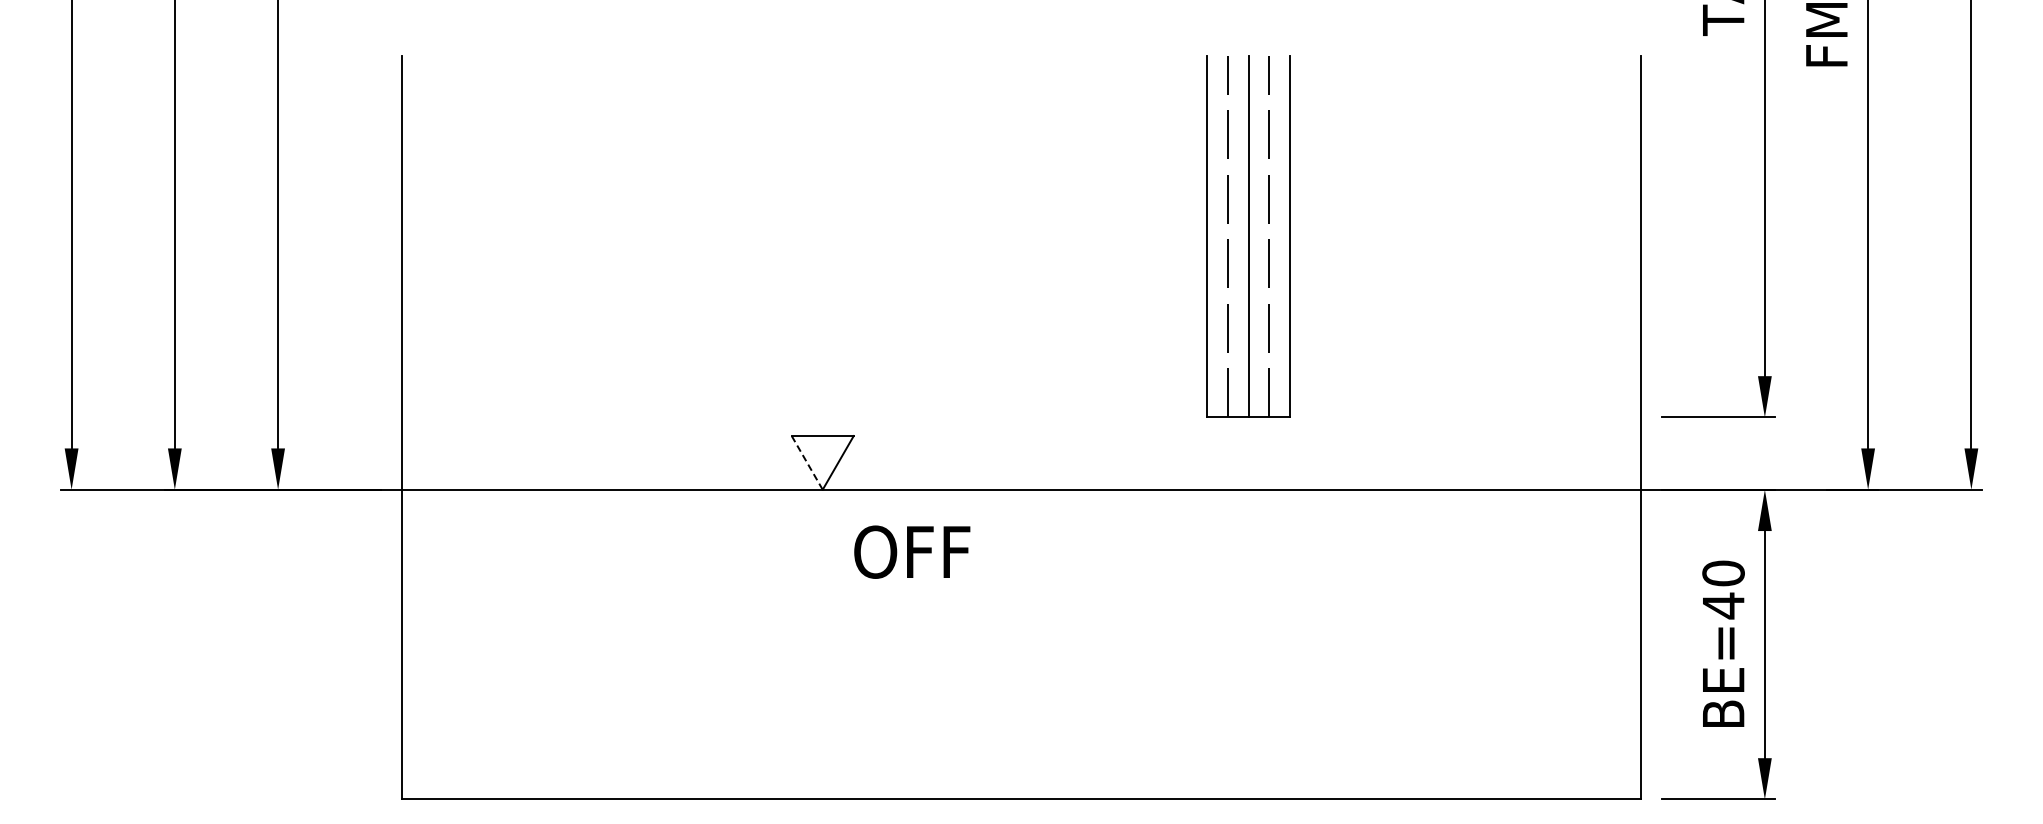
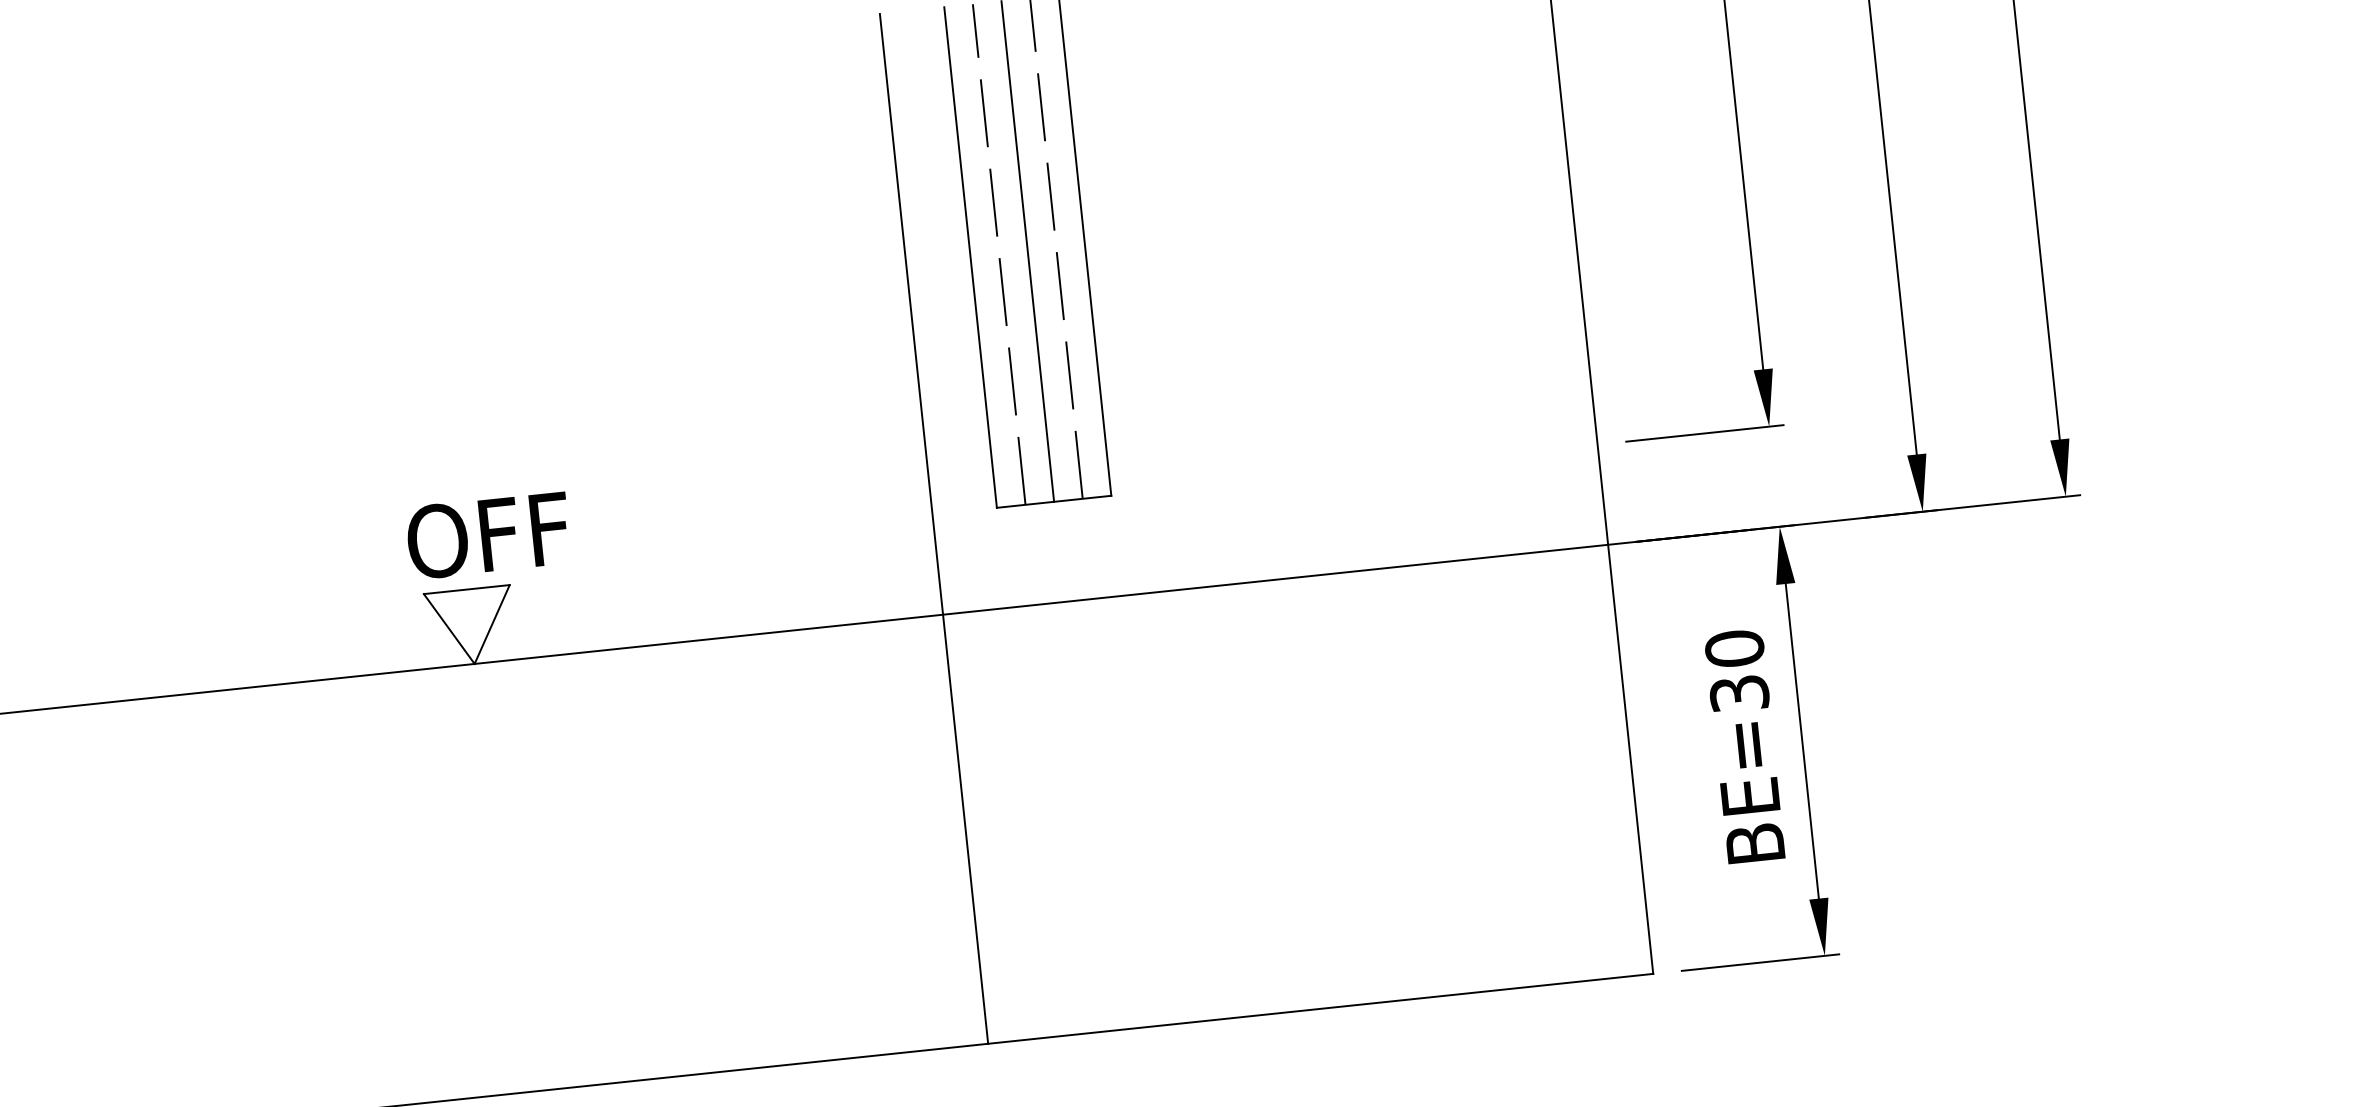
line: (1160, 427) -> (933, 528), added
line: (807, 462) -> (449, 628), dashed -> solid
text: (912, 551) -> (488, 534), moved
text: (1723, 605) -> (1739, 693), BE=40 -> BE=30

